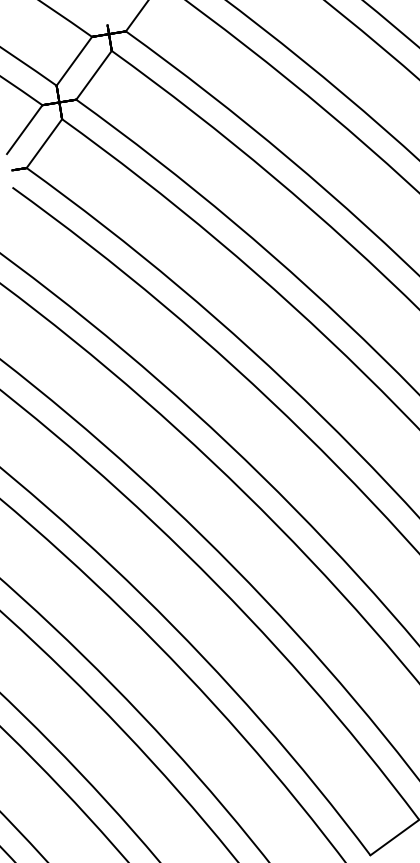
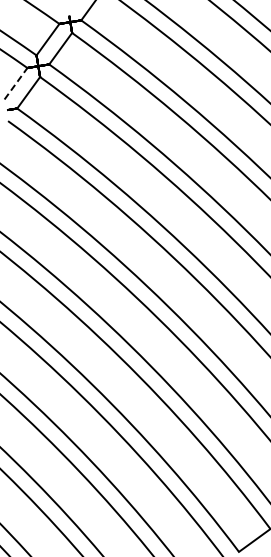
line: (25, 129) -> (16, 83), solid -> dashed

